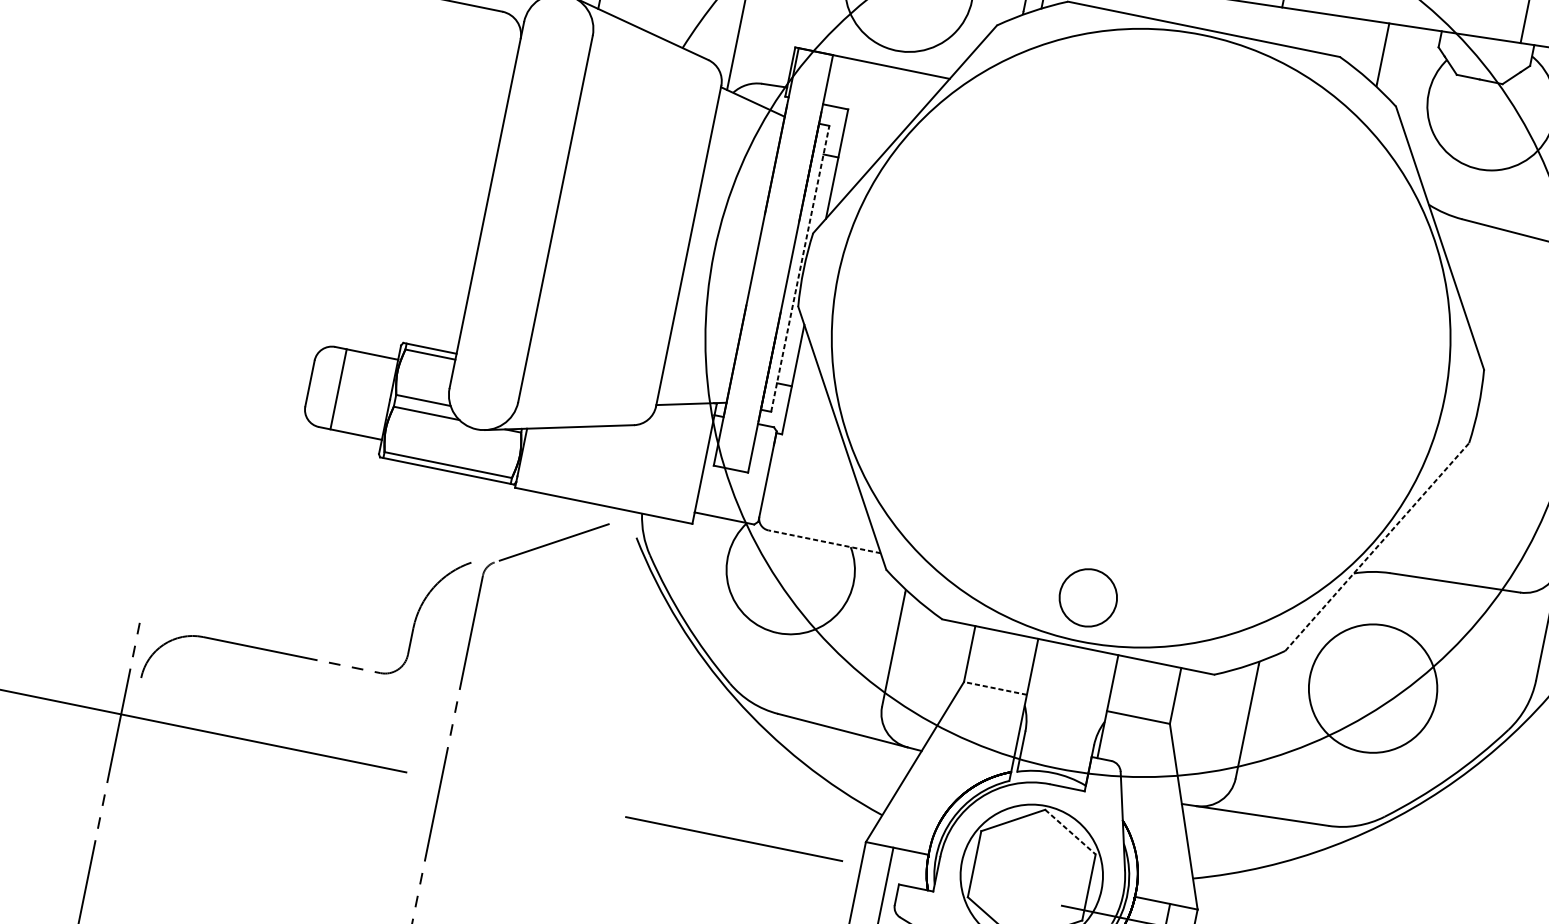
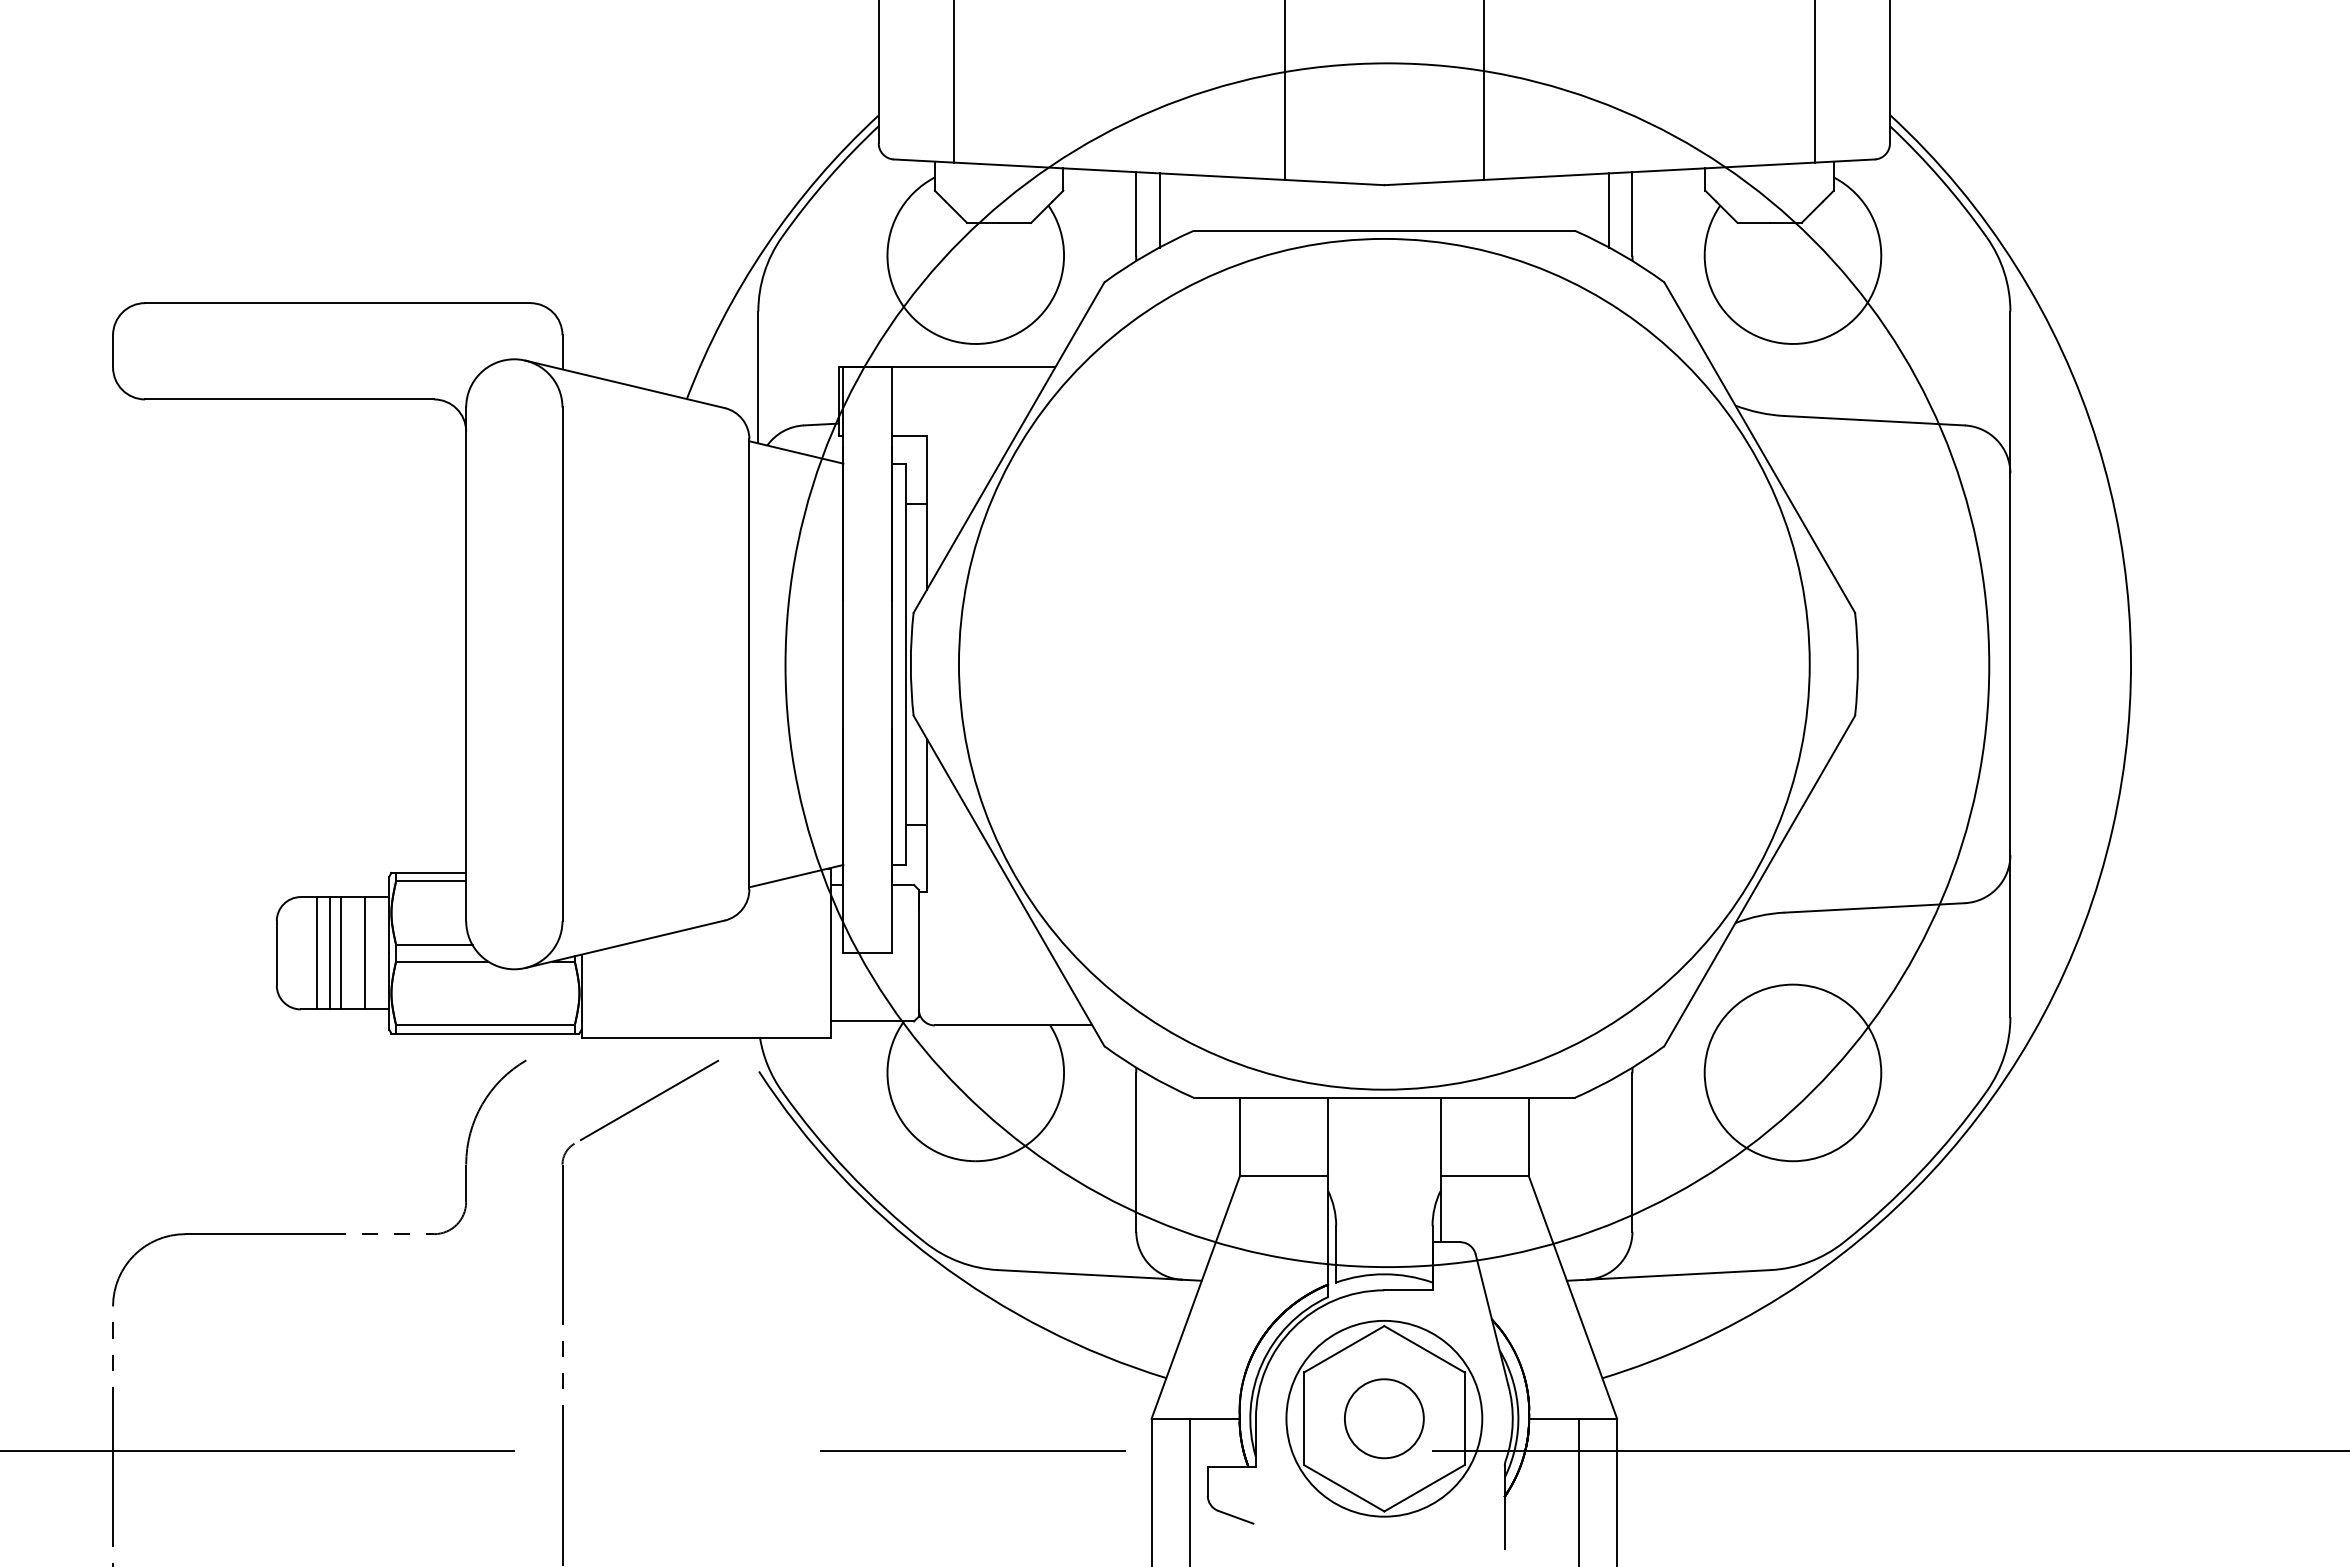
line: (1367, 47) -> (1609, 210), added
line: (800, 269) -> (906, 664), dashed -> solid
line: (347, 391) -> (329, 953), added
line: (355, 392) -> (340, 953), added
line: (373, 396) -> (365, 953), added
line: (824, 541) -> (1013, 1025), dashed -> solid
line: (1377, 547) -> (1759, 881), dashed -> solid
circle: (1088, 597) -> (1384, 1418), moved
part: (298, 656) -> (319, 1233), moved
line: (995, 688) -> (1283, 1176), dashed -> solid
line: (1070, 832) -> (1424, 1349), dashed -> solid

